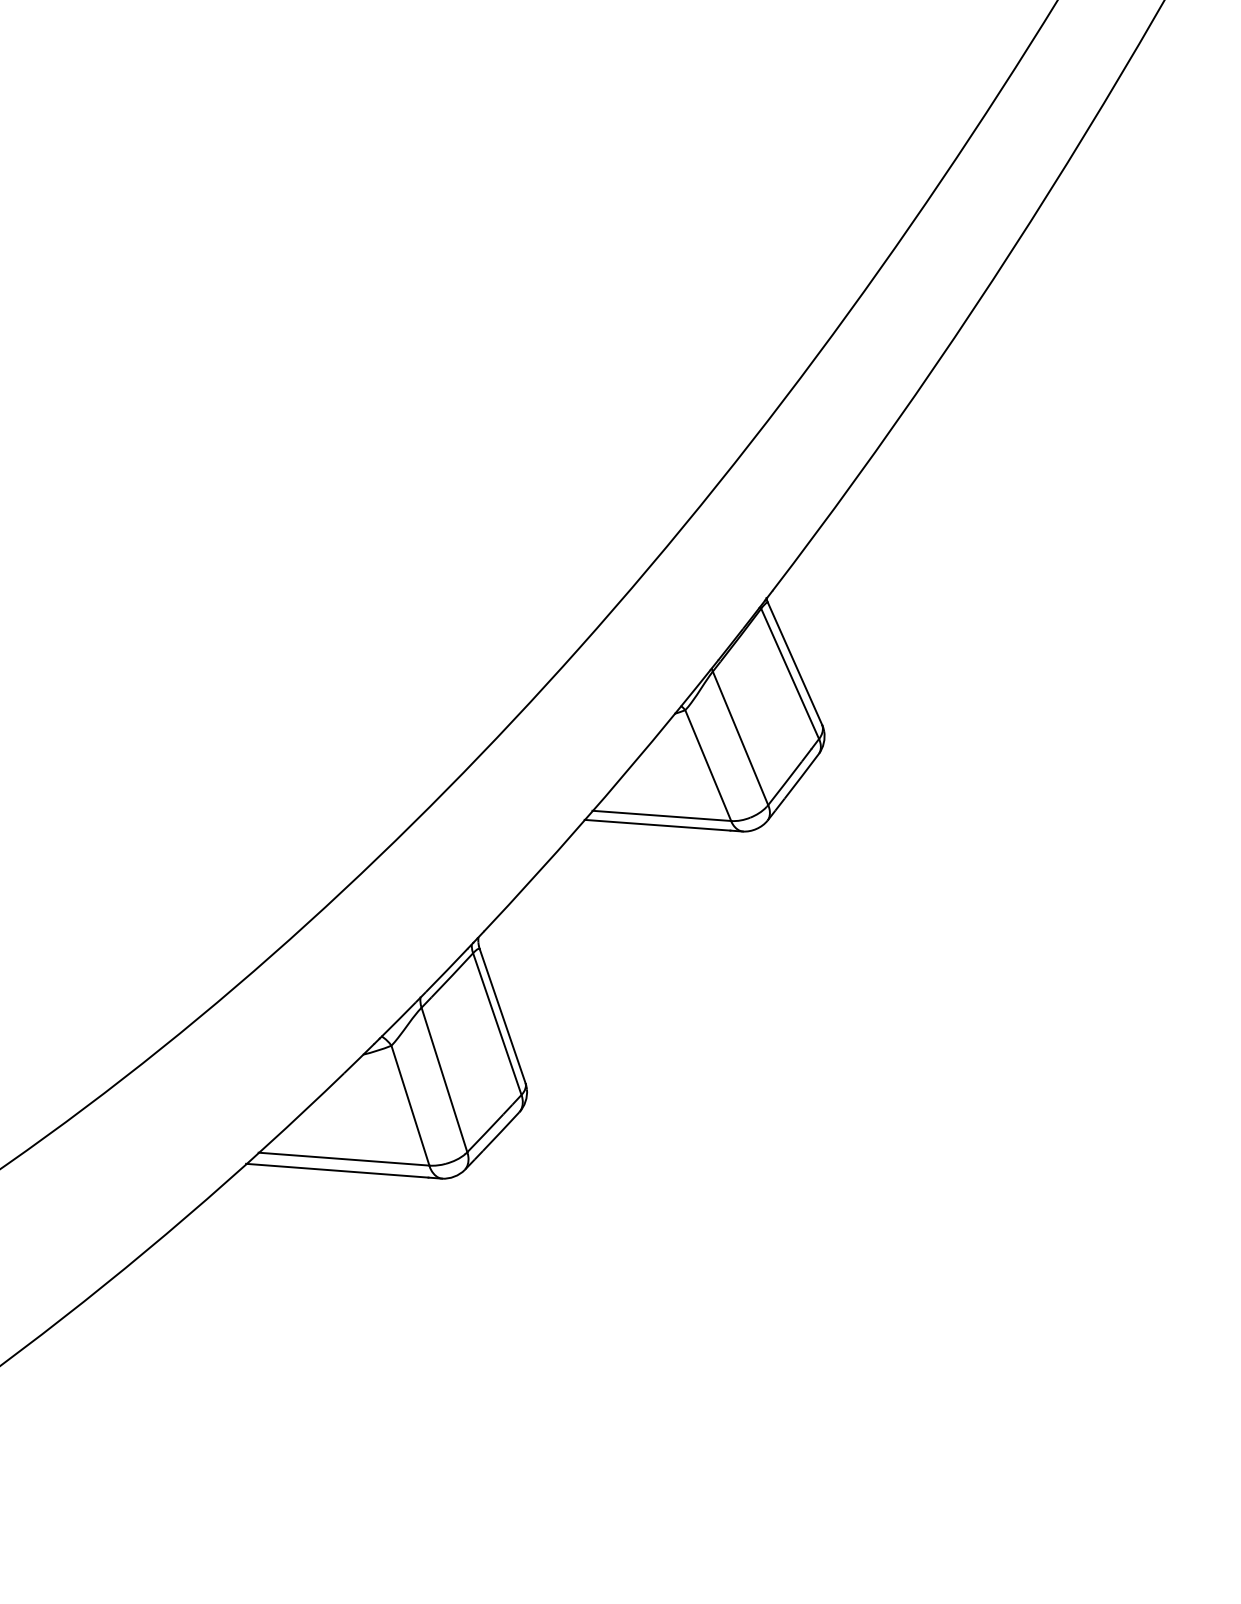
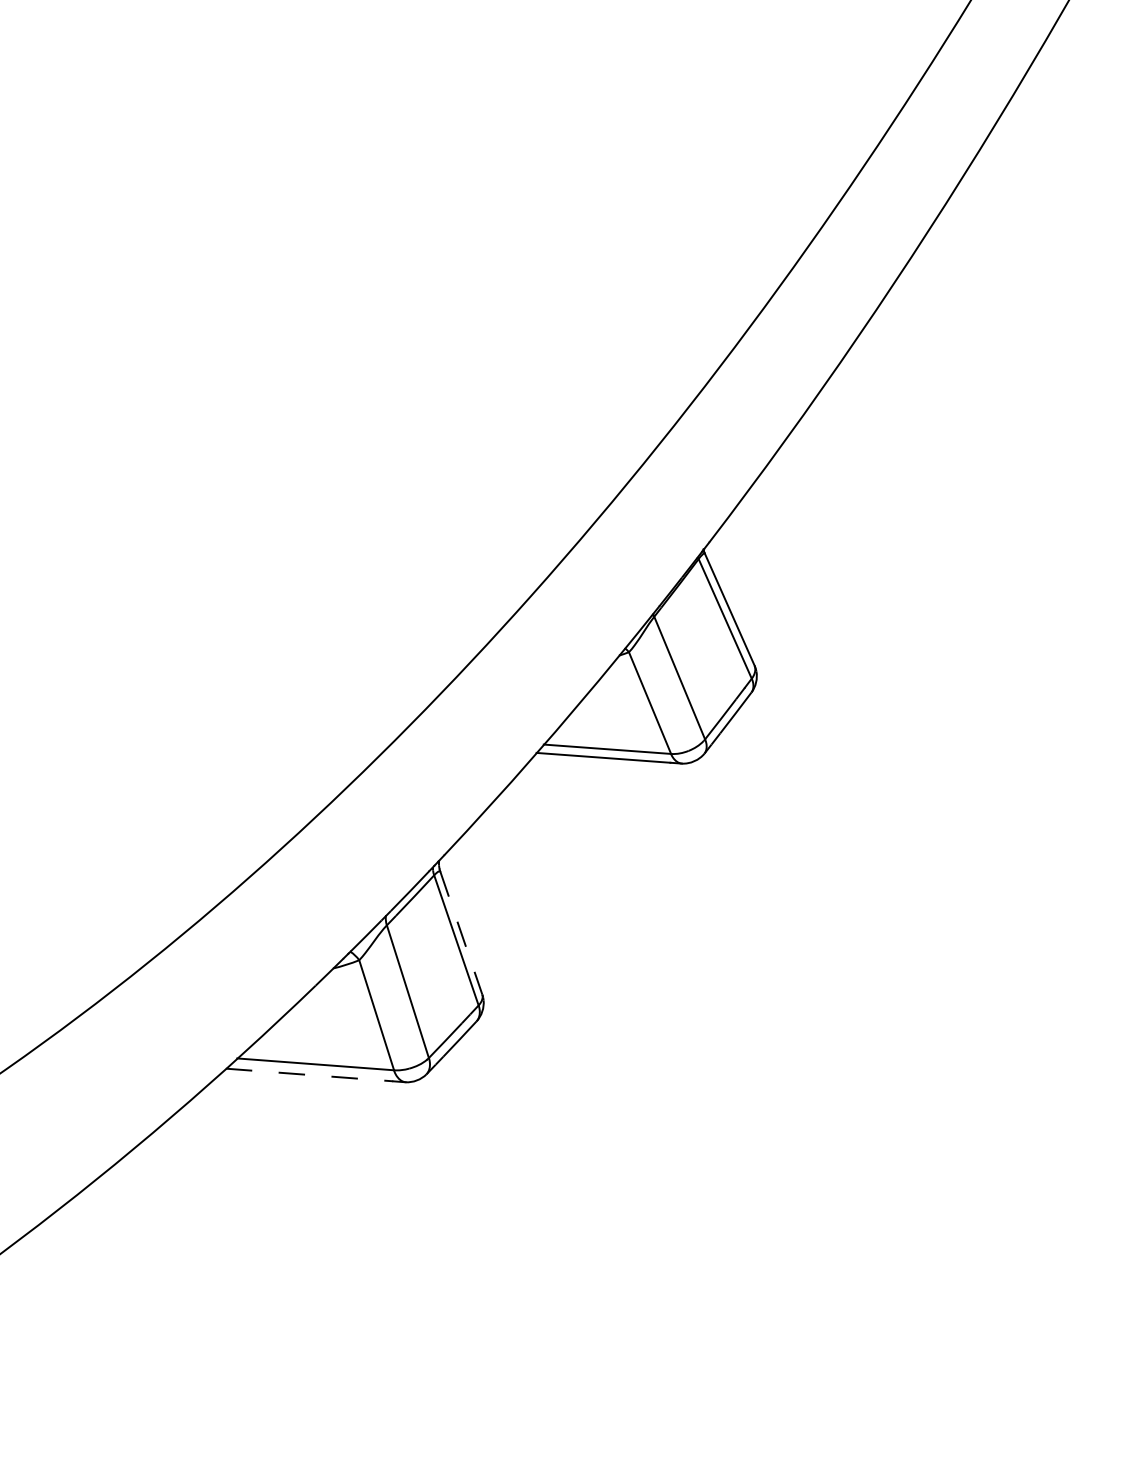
line: (502, 1016) -> (461, 933), solid -> dashed
line: (337, 1170) -> (309, 1074), solid -> dashed

